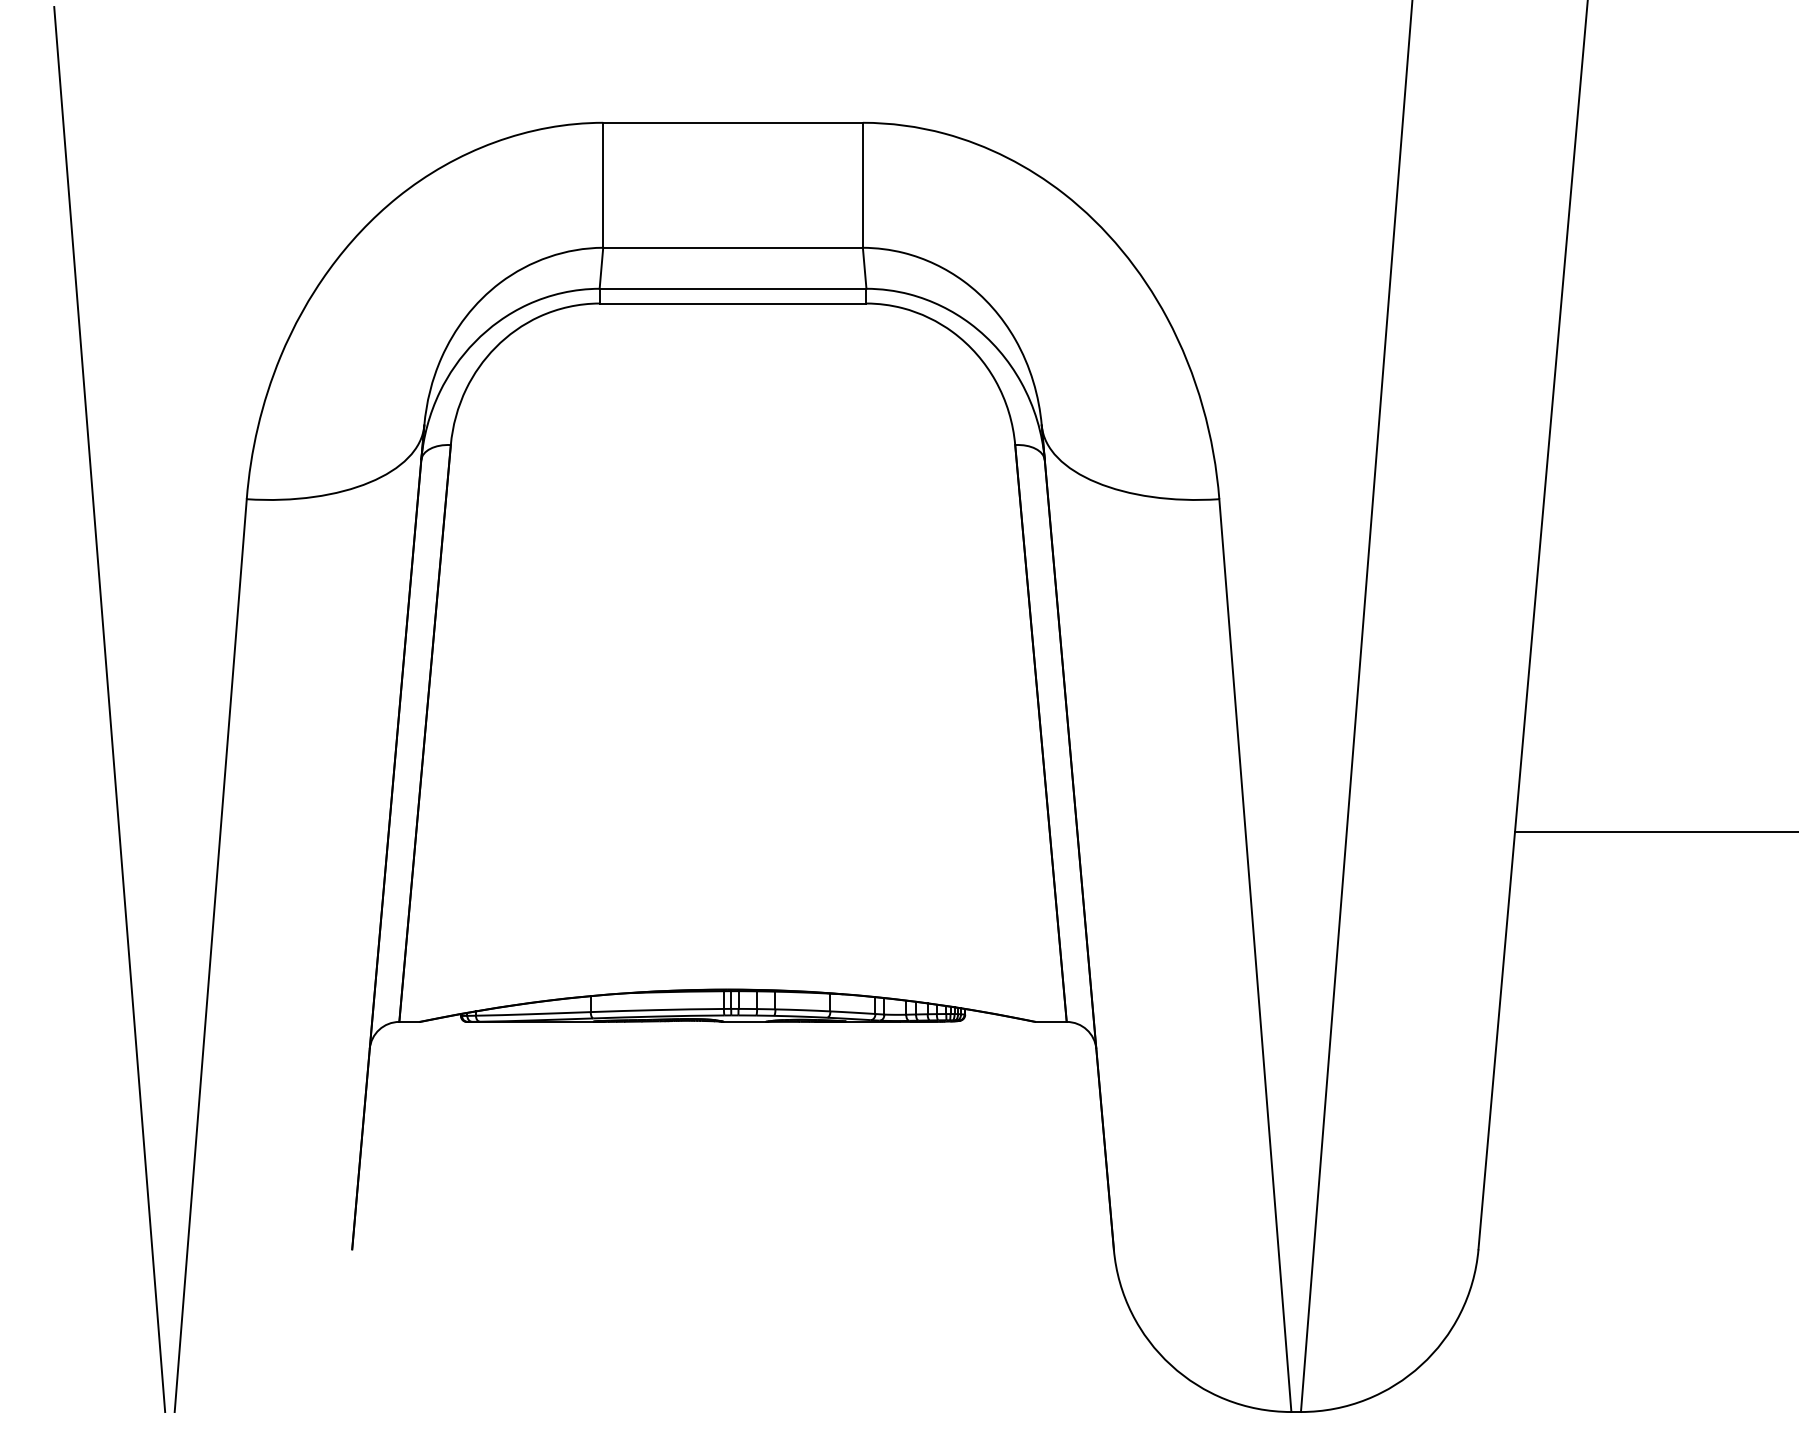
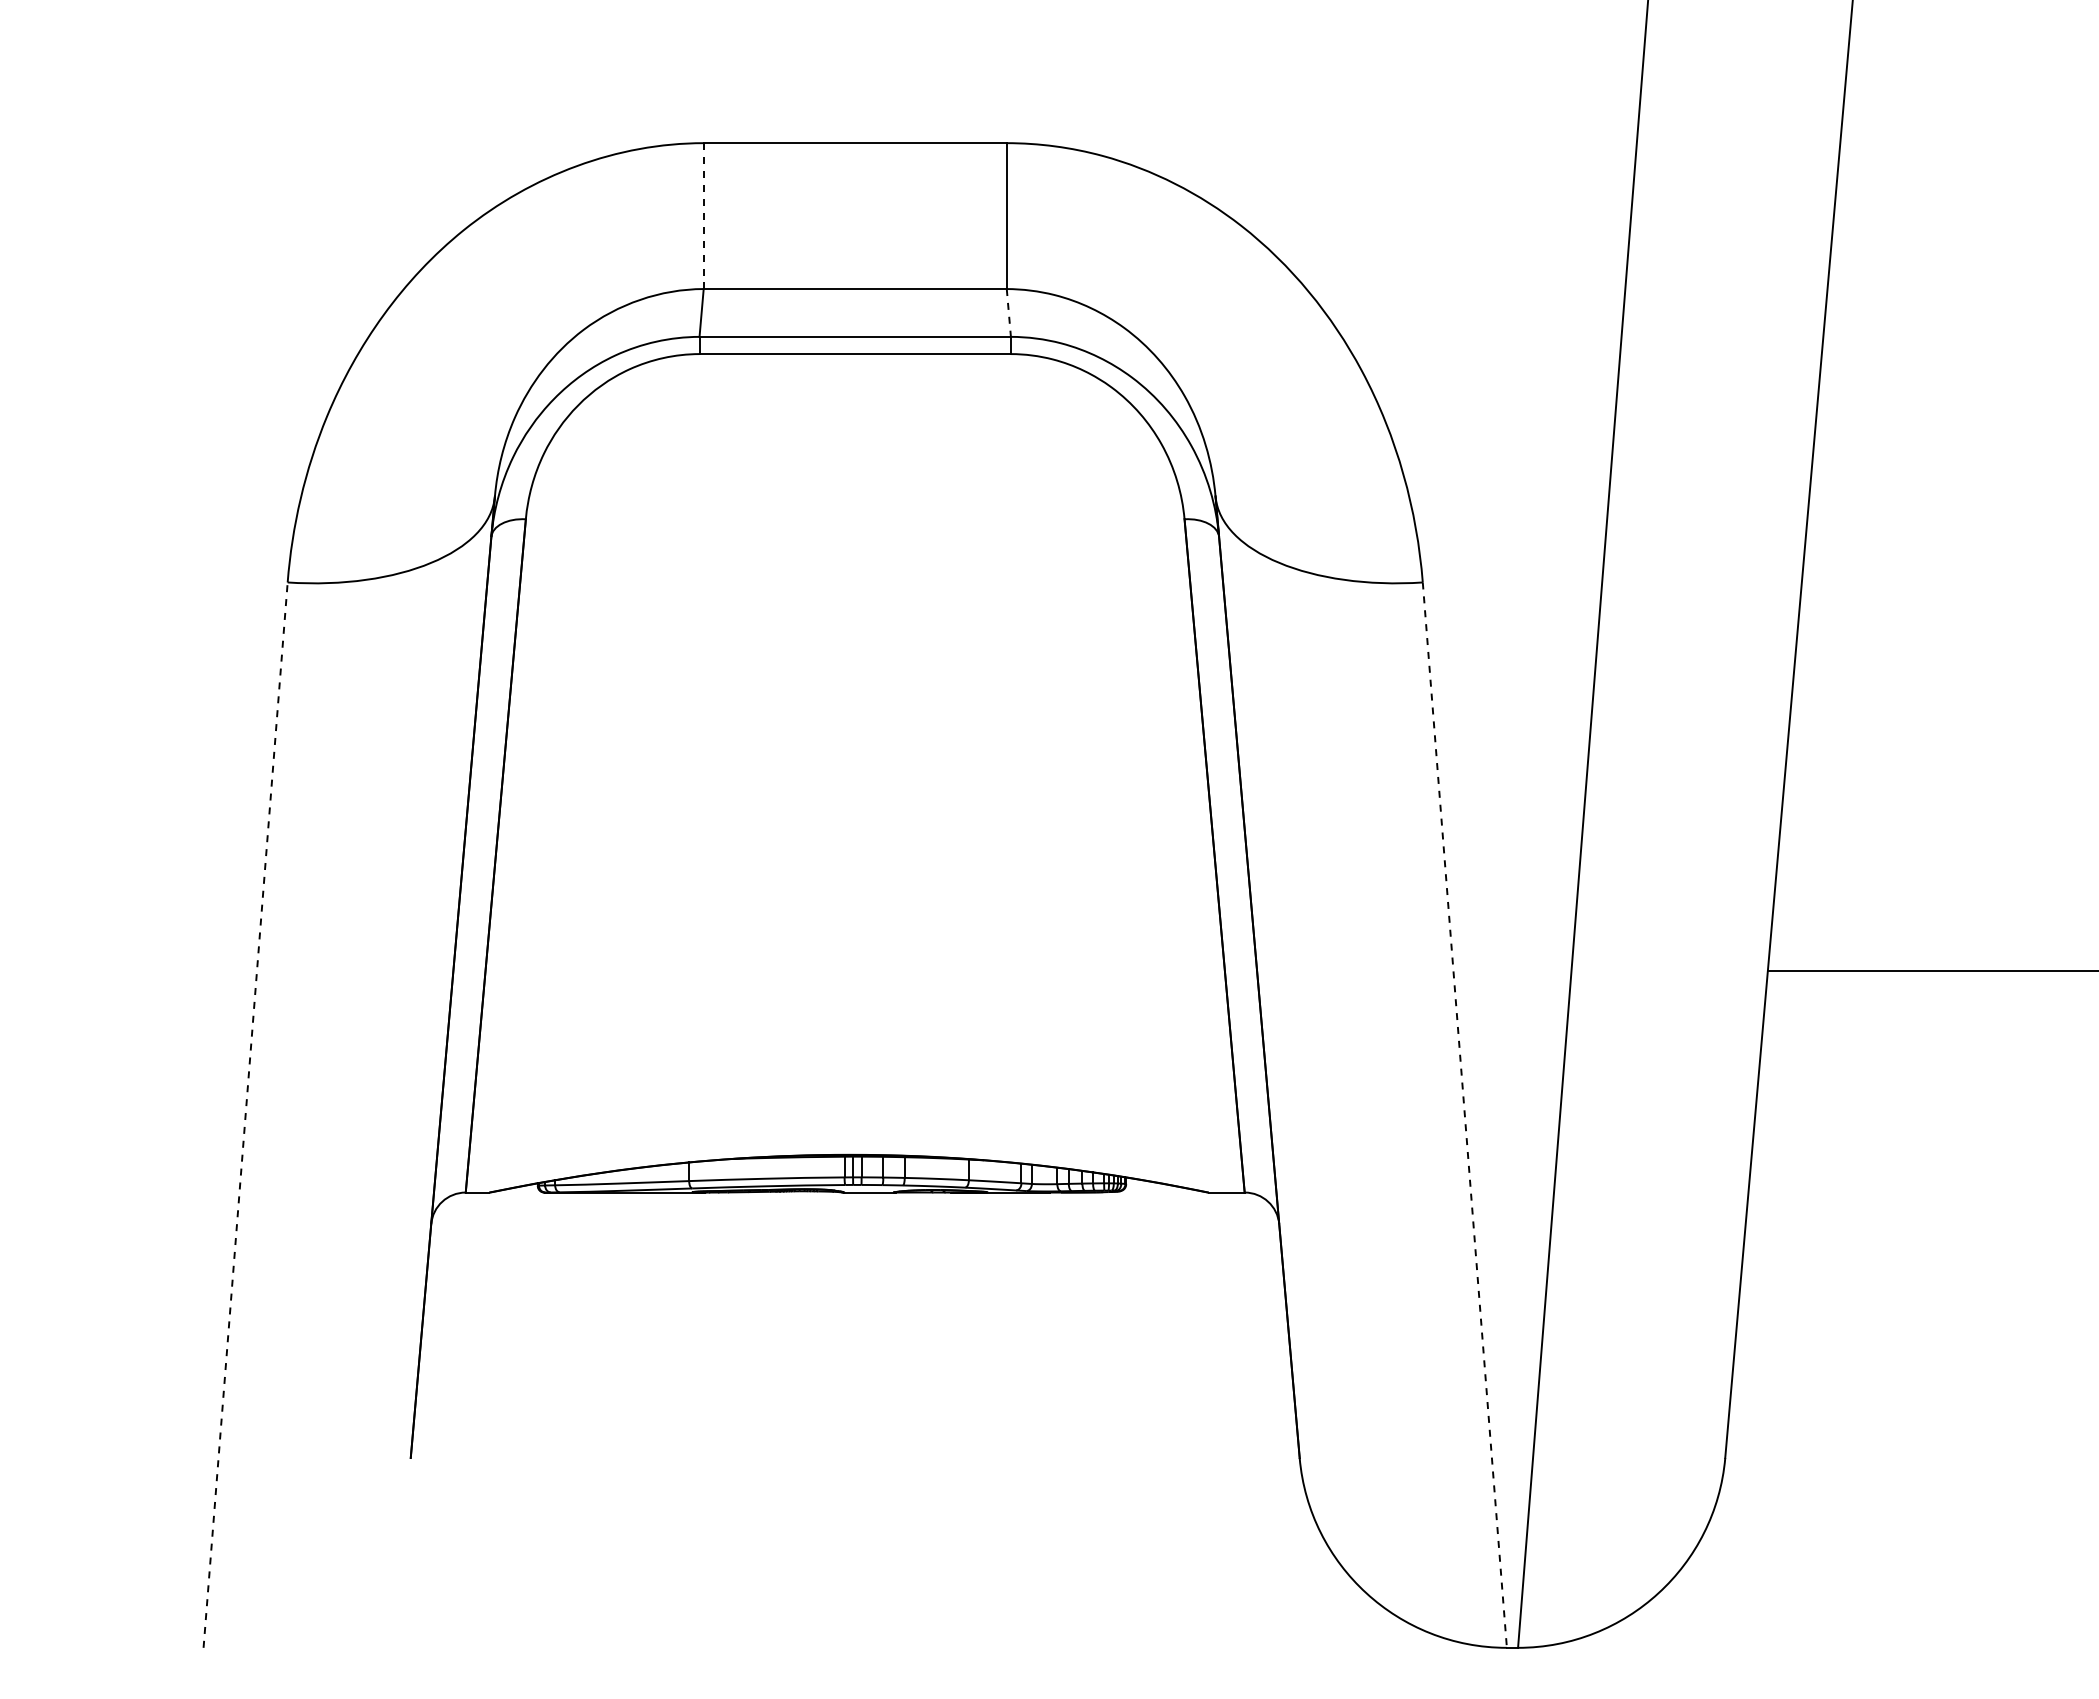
line: (603, 185) -> (703, 216), solid -> dashed
line: (864, 268) -> (1008, 313), solid -> dashed
line: (109, 709) -> (127, 827), removed
line: (210, 955) -> (245, 1114), solid -> dashed
line: (1255, 955) -> (1464, 1115), solid -> dashed

